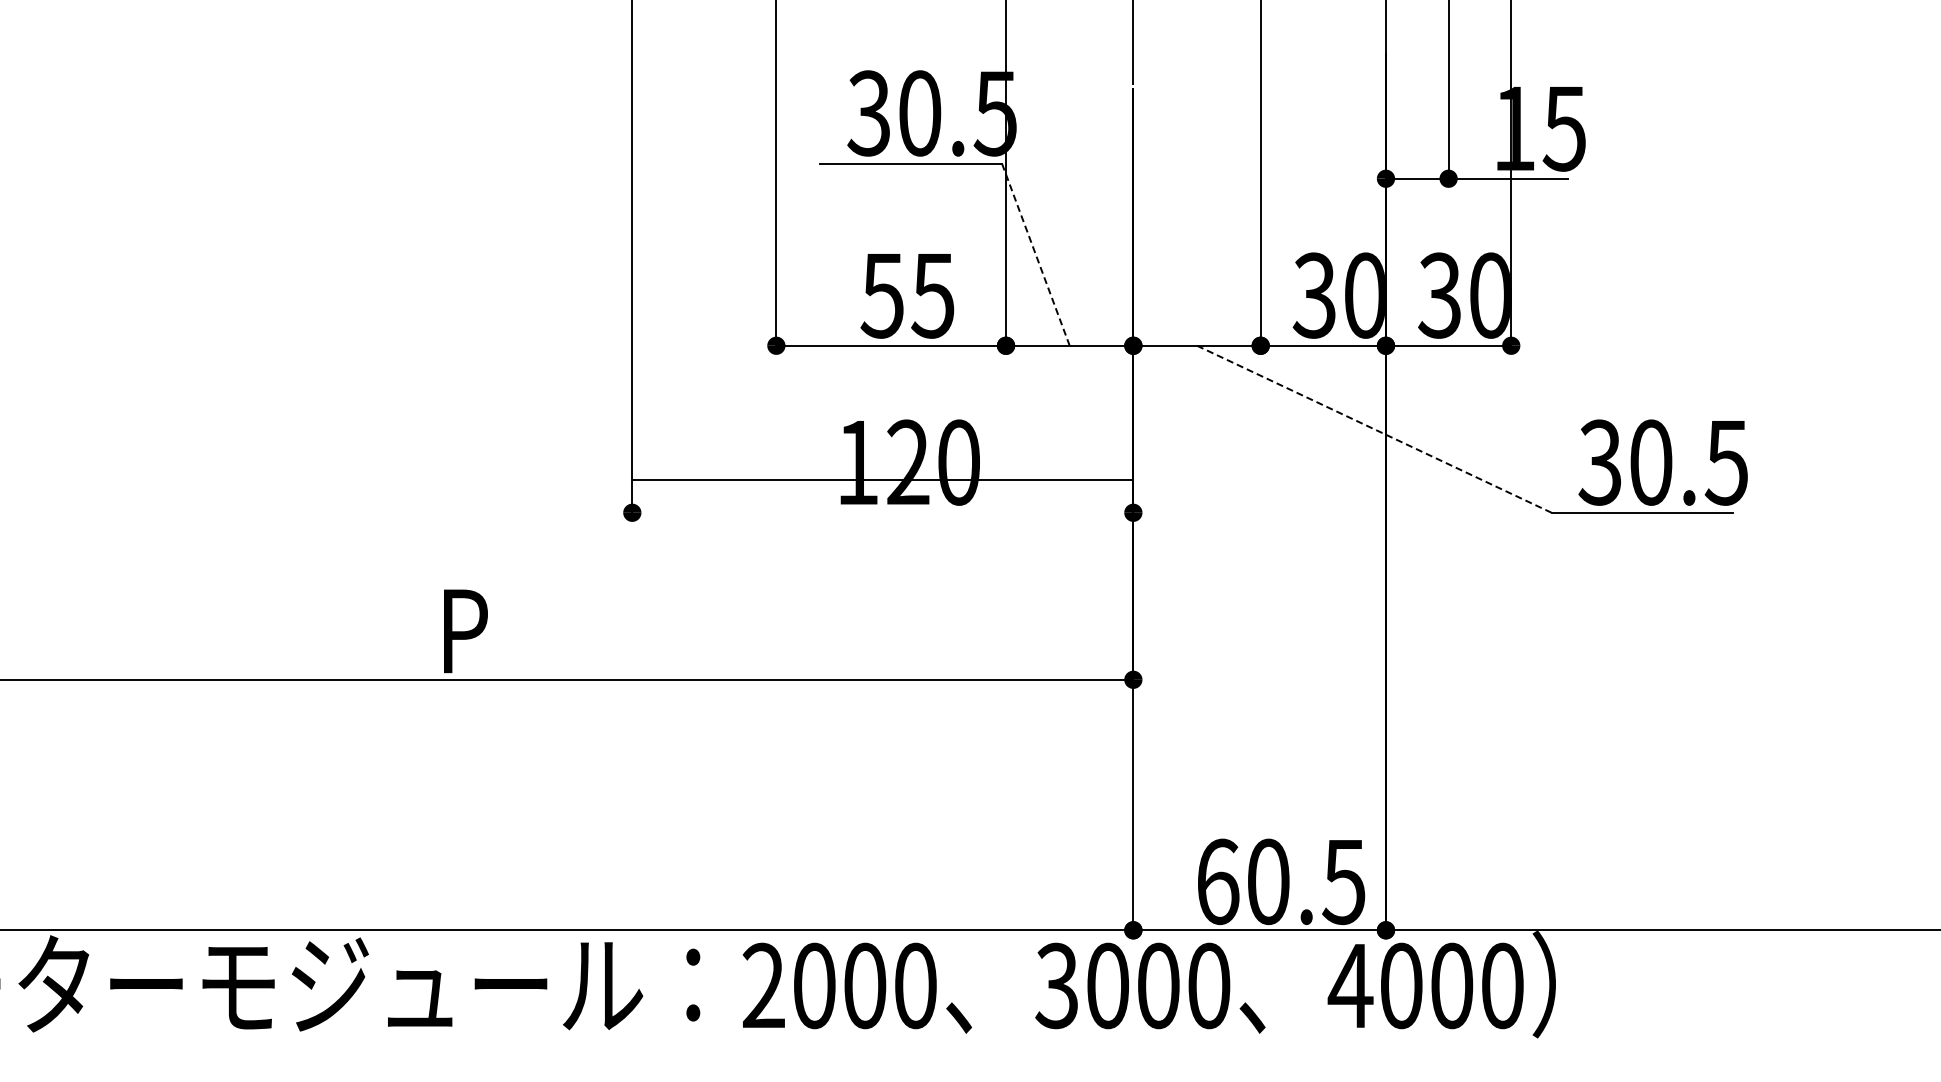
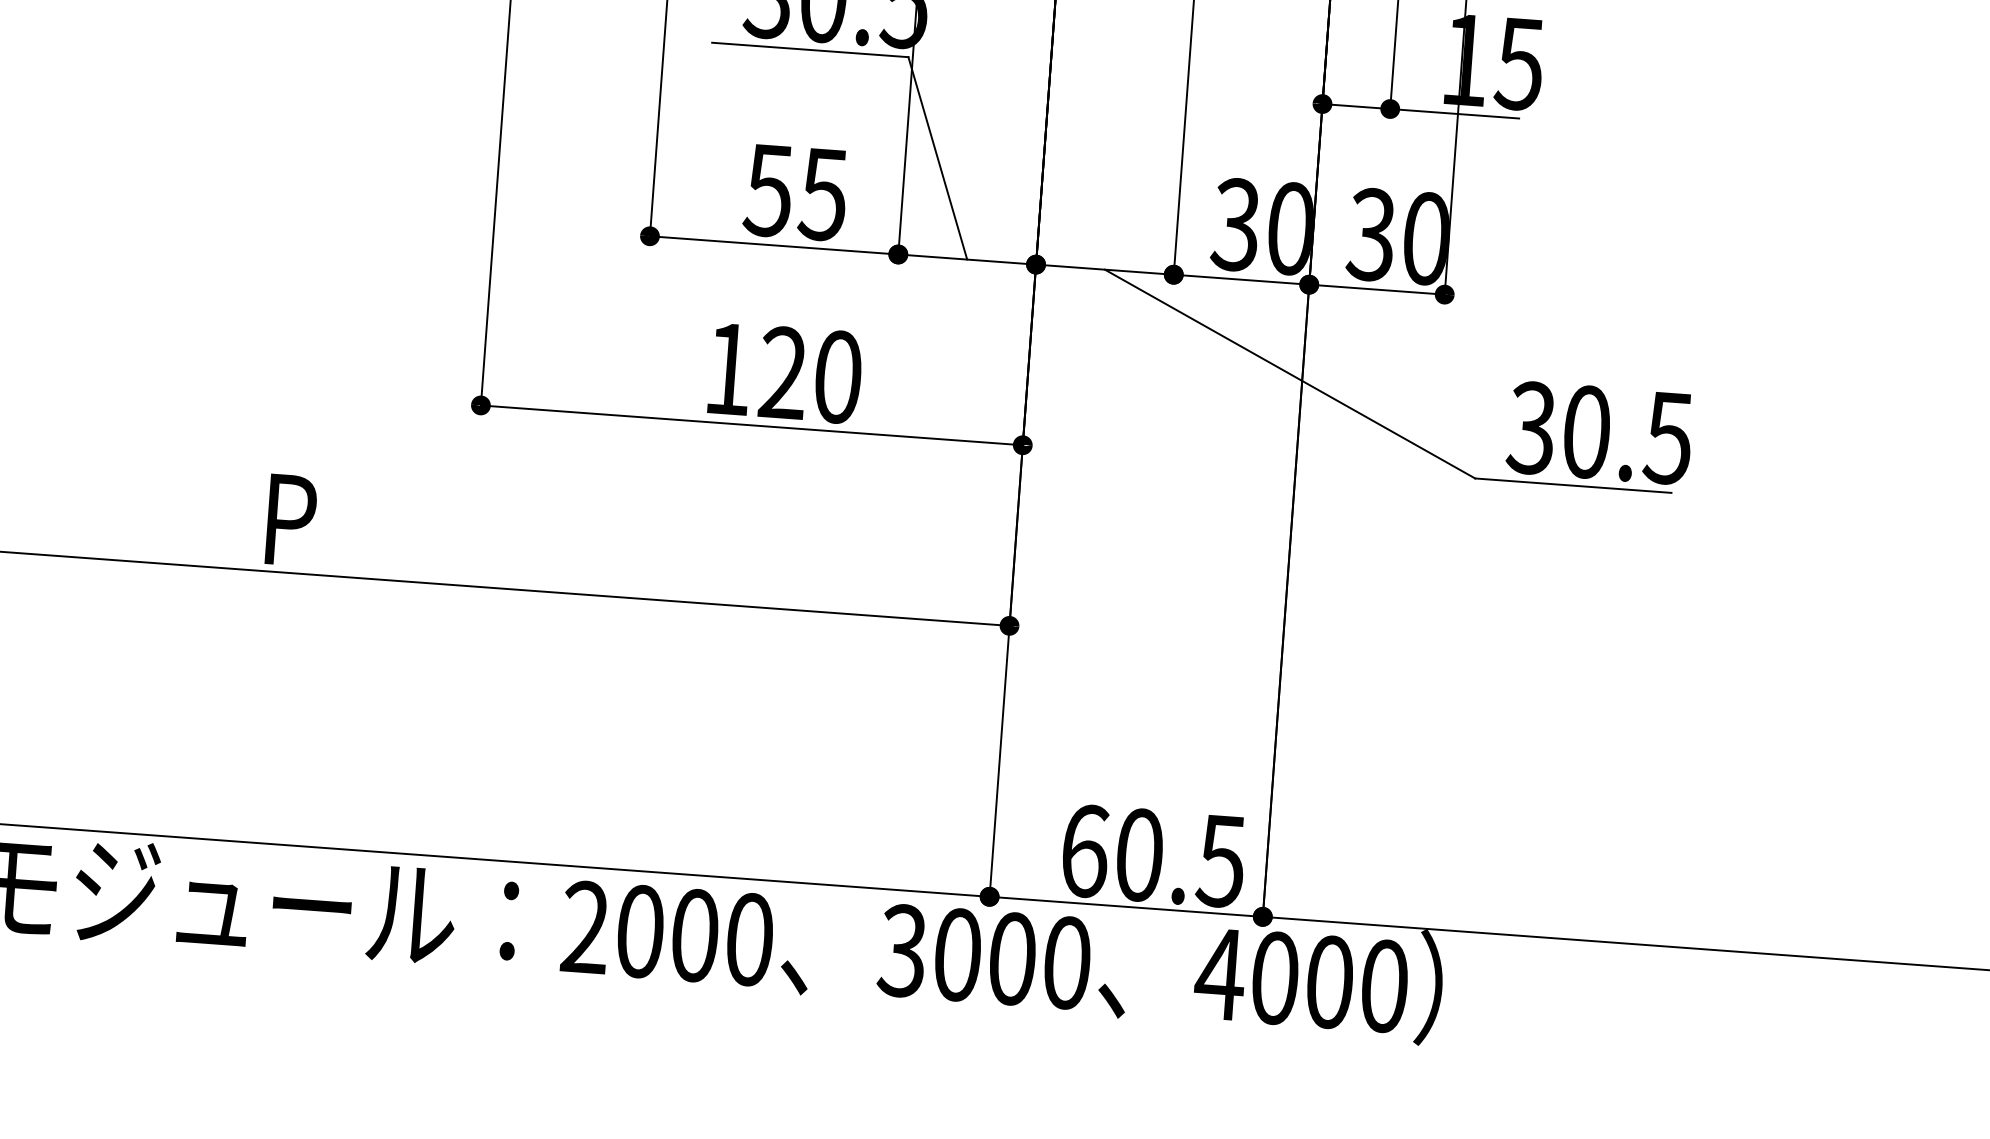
line: (1035, 254) -> (937, 158), dashed -> solid
line: (1374, 429) -> (1290, 374), dashed -> solid
line: (882, 479) -> (751, 425), moved

